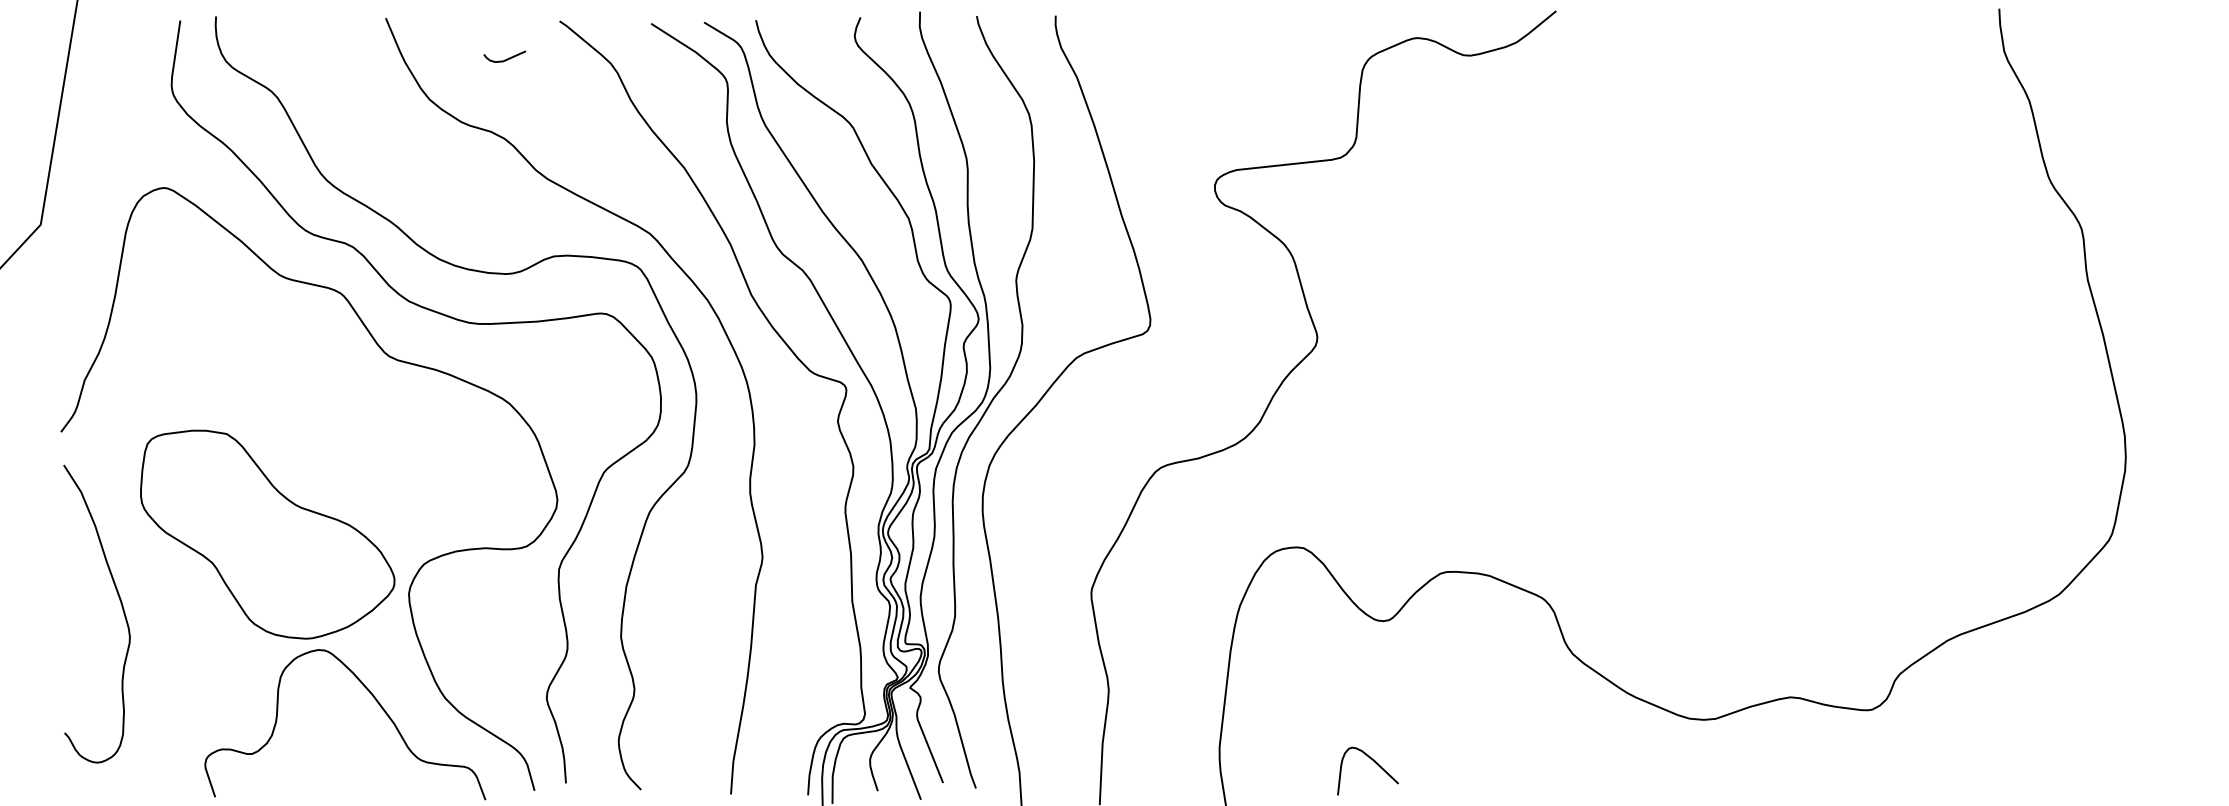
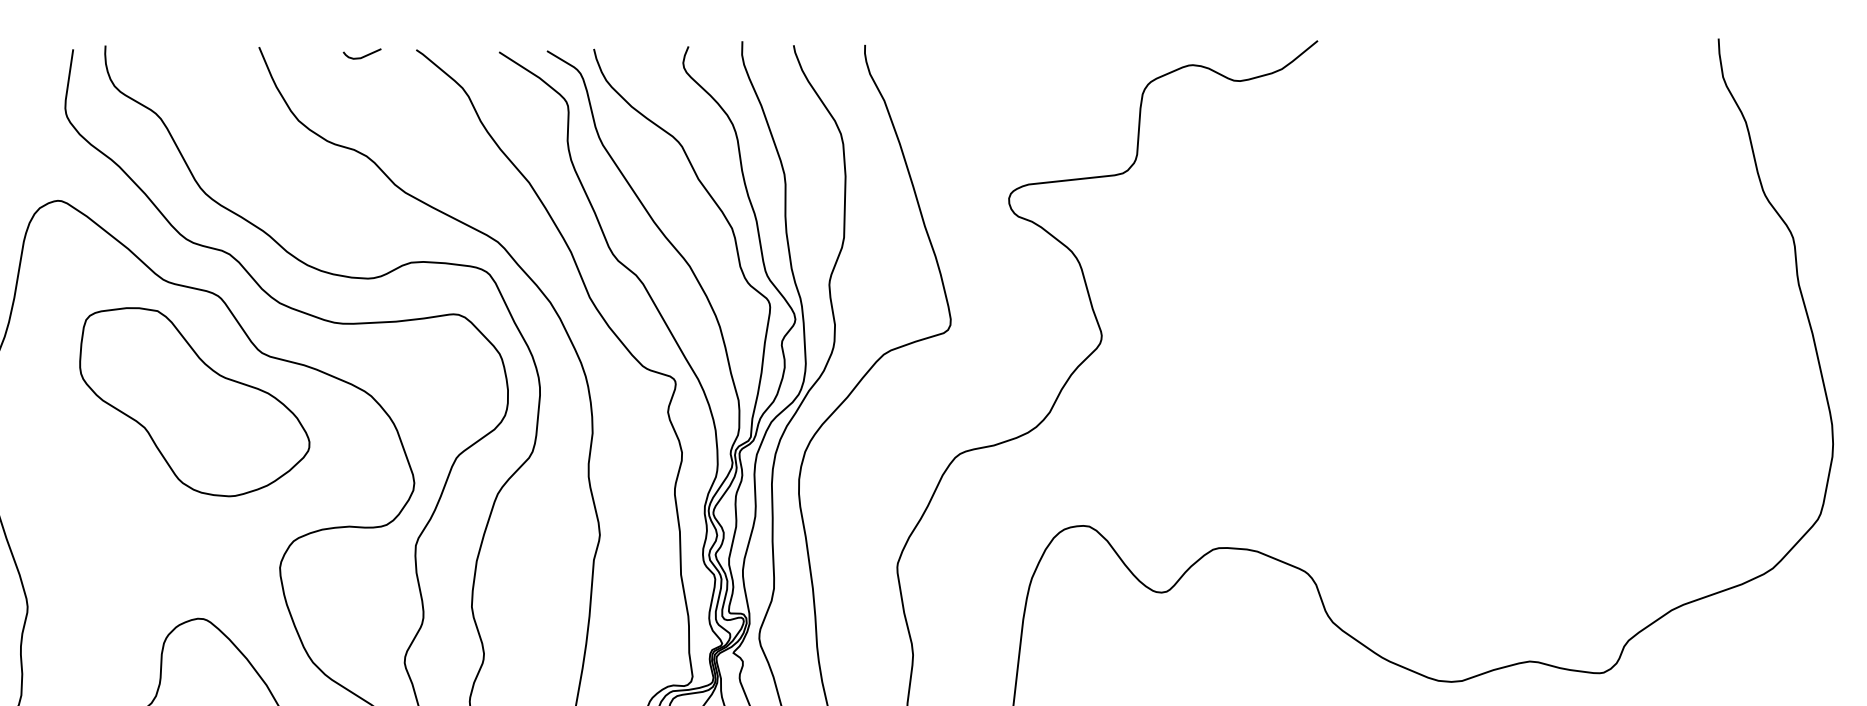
curve: (504, 59) -> (361, 56), moved
part: (267, 534) -> (194, 402), moved

